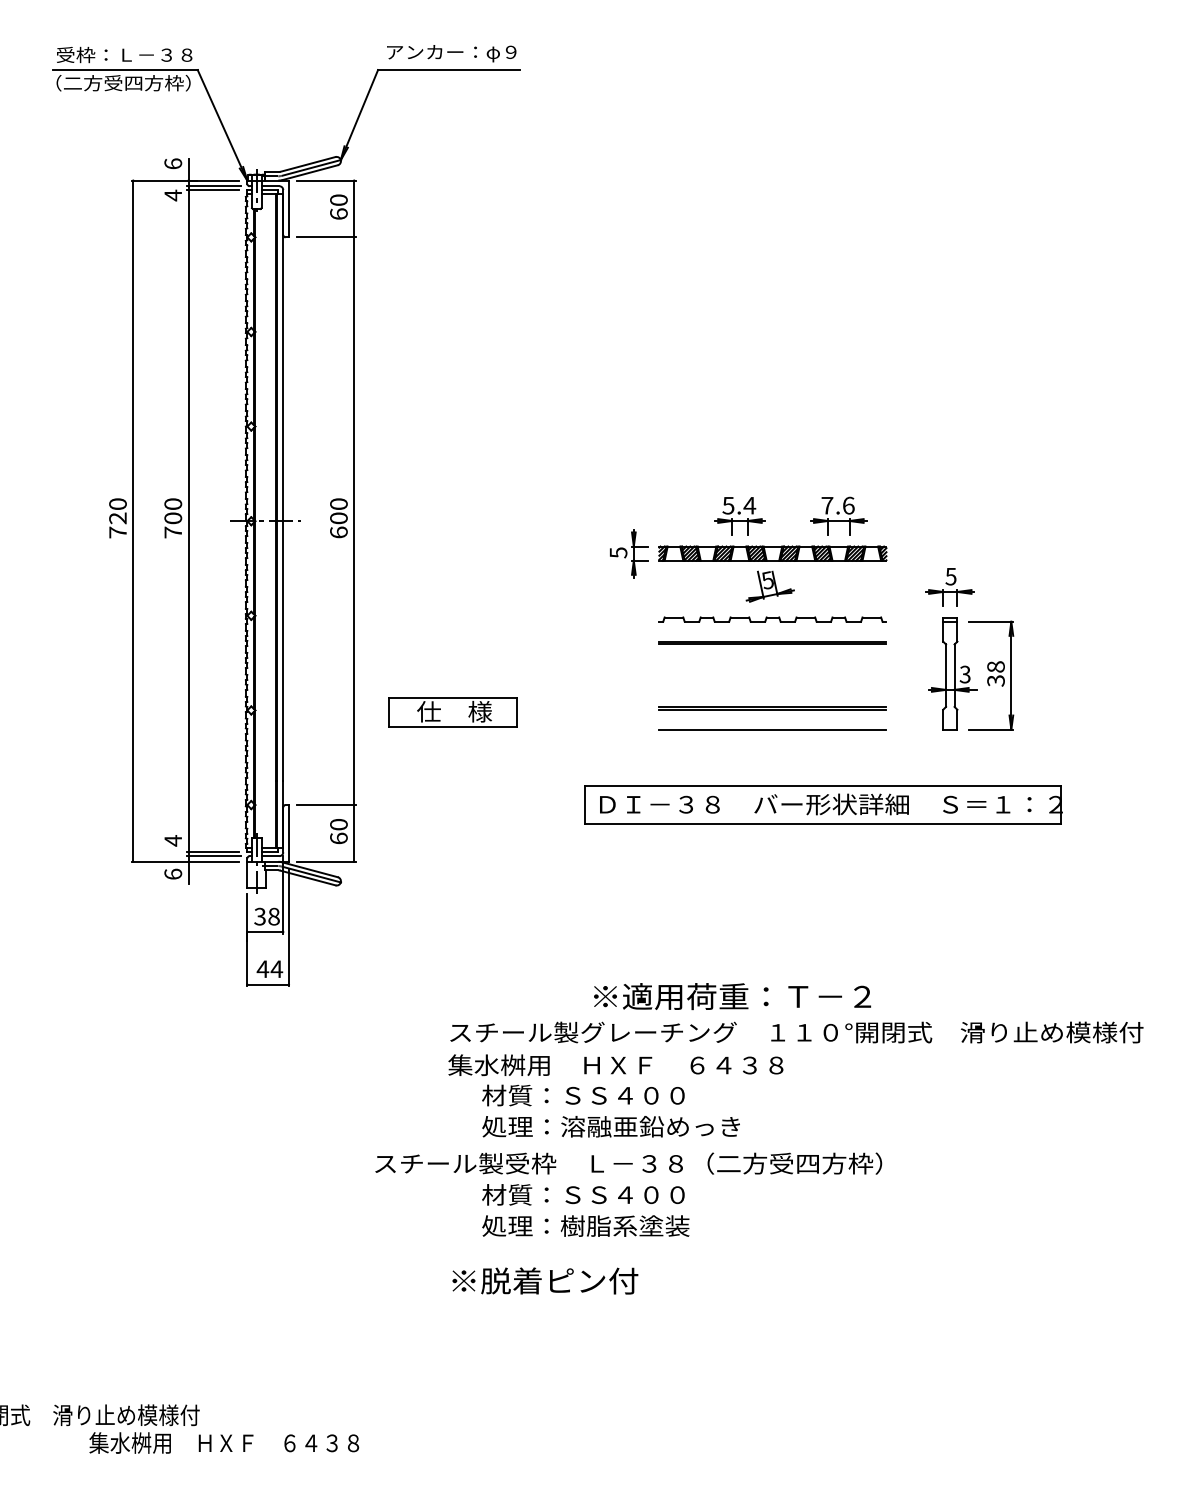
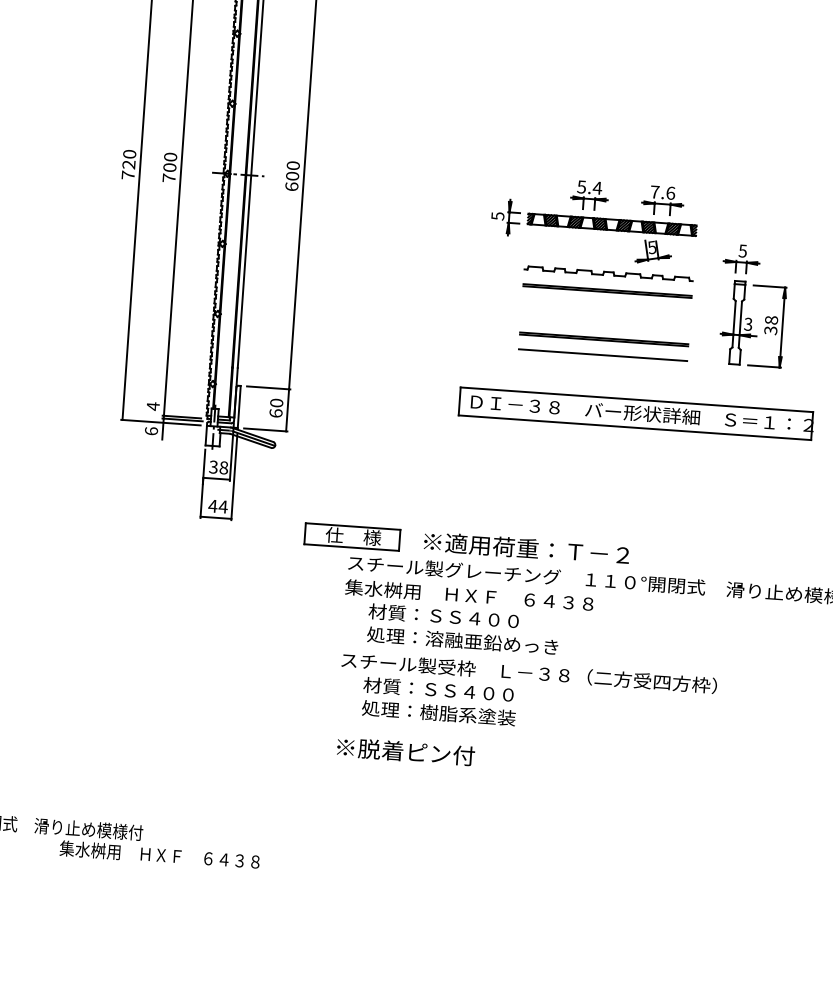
part: (769, 586) -> (653, 252), moved
part: (452, 712) -> (351, 536), moved
text: (732, 996) -> (526, 548), moved
text: (628, 1163) -> (529, 672), moved

